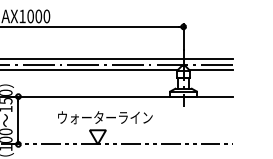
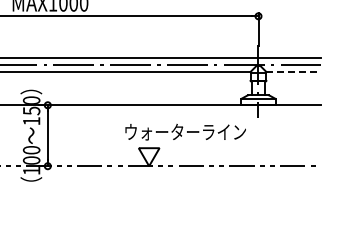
line: (211, 70) -> (293, 71), solid -> dashed
text: (105, 117) -> (185, 132), moved

